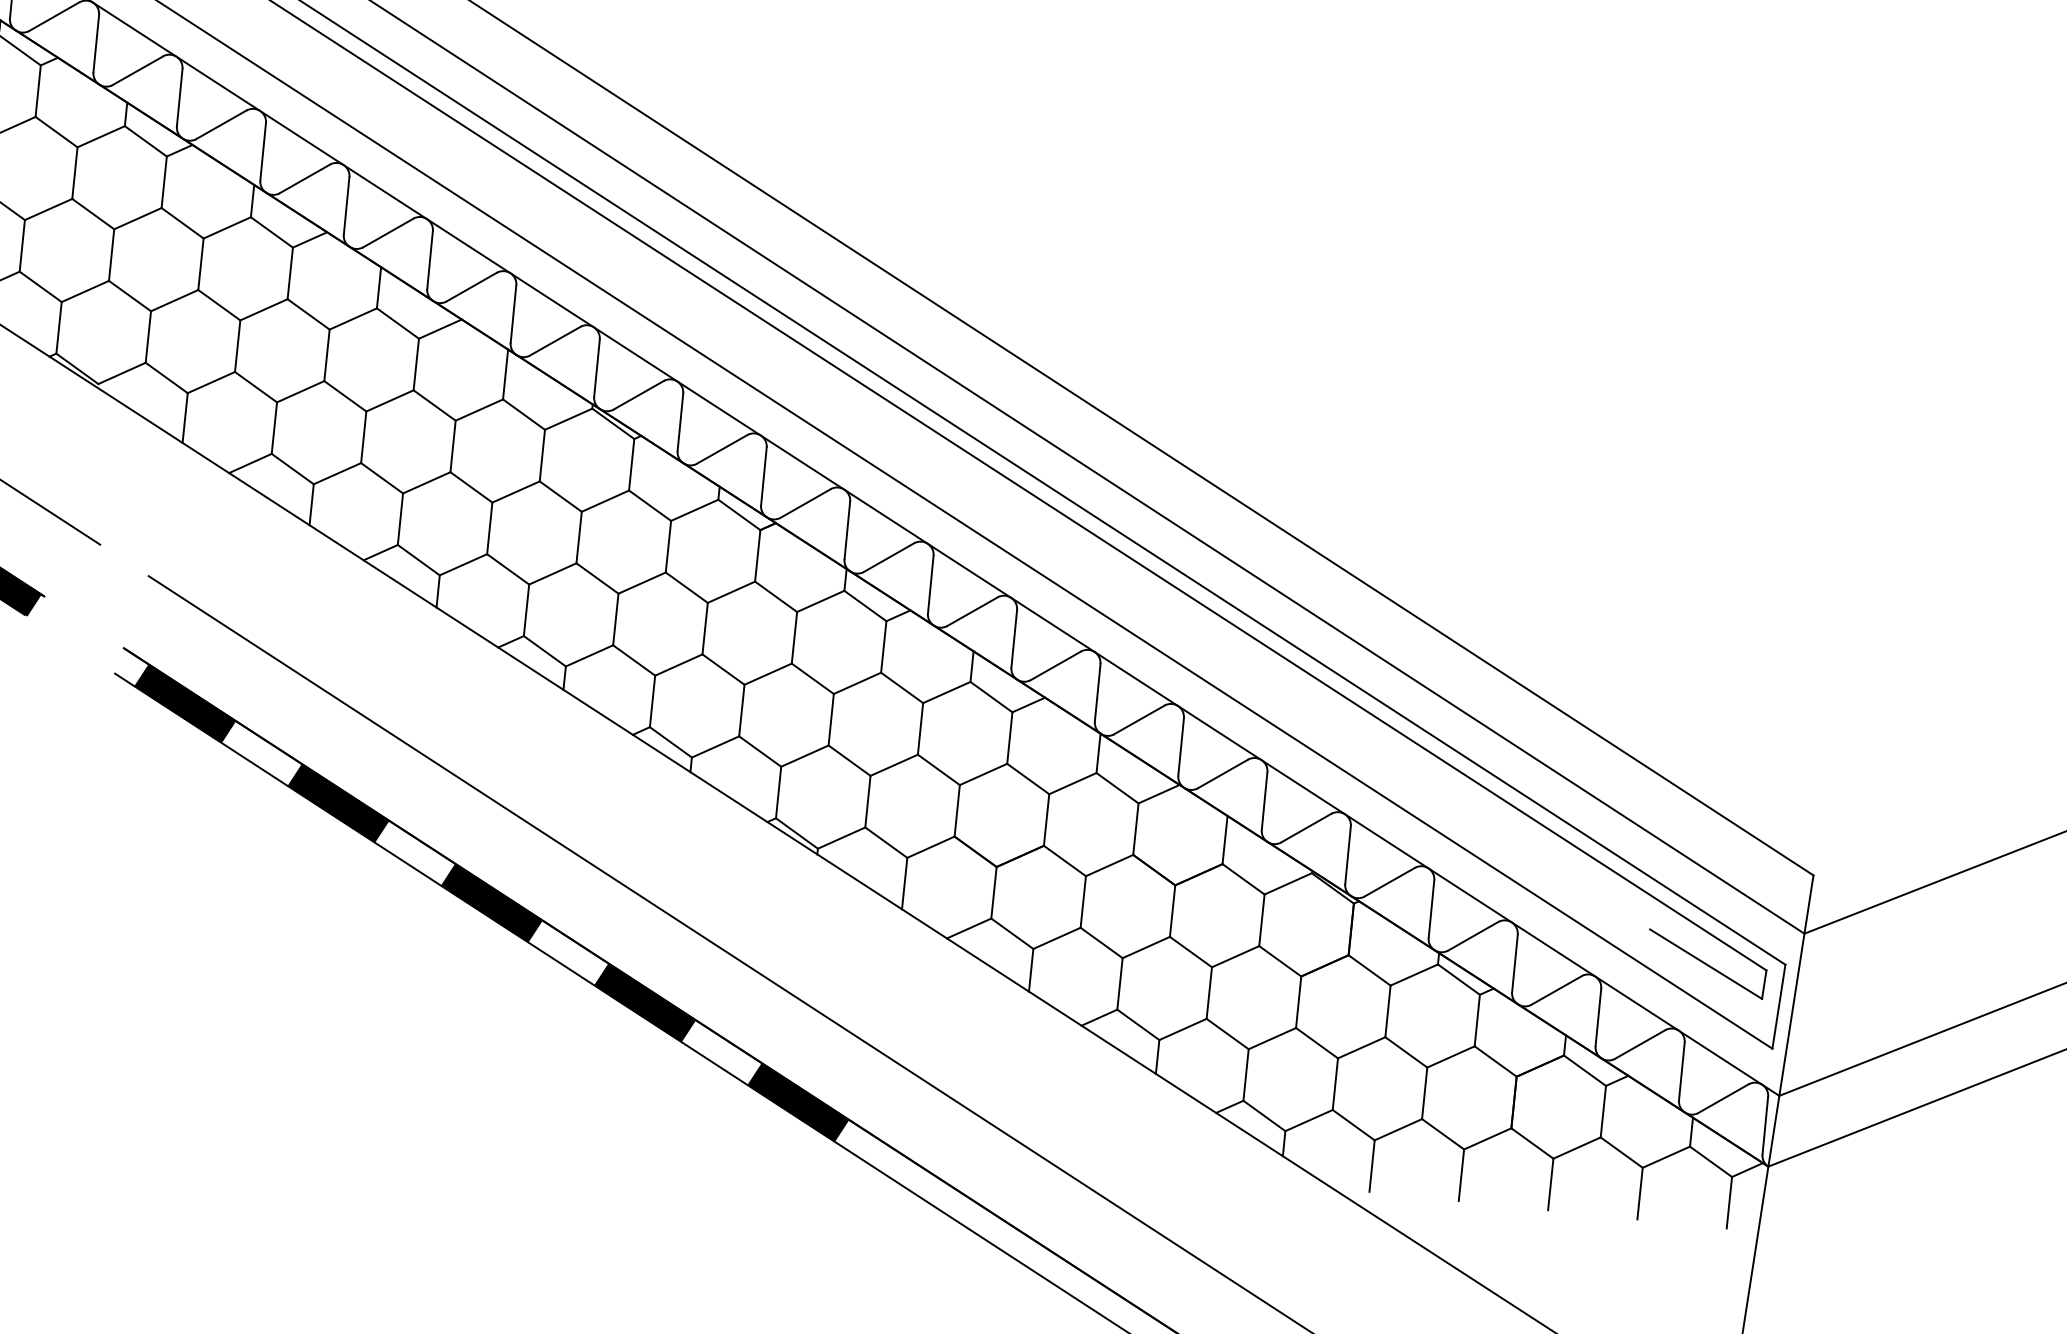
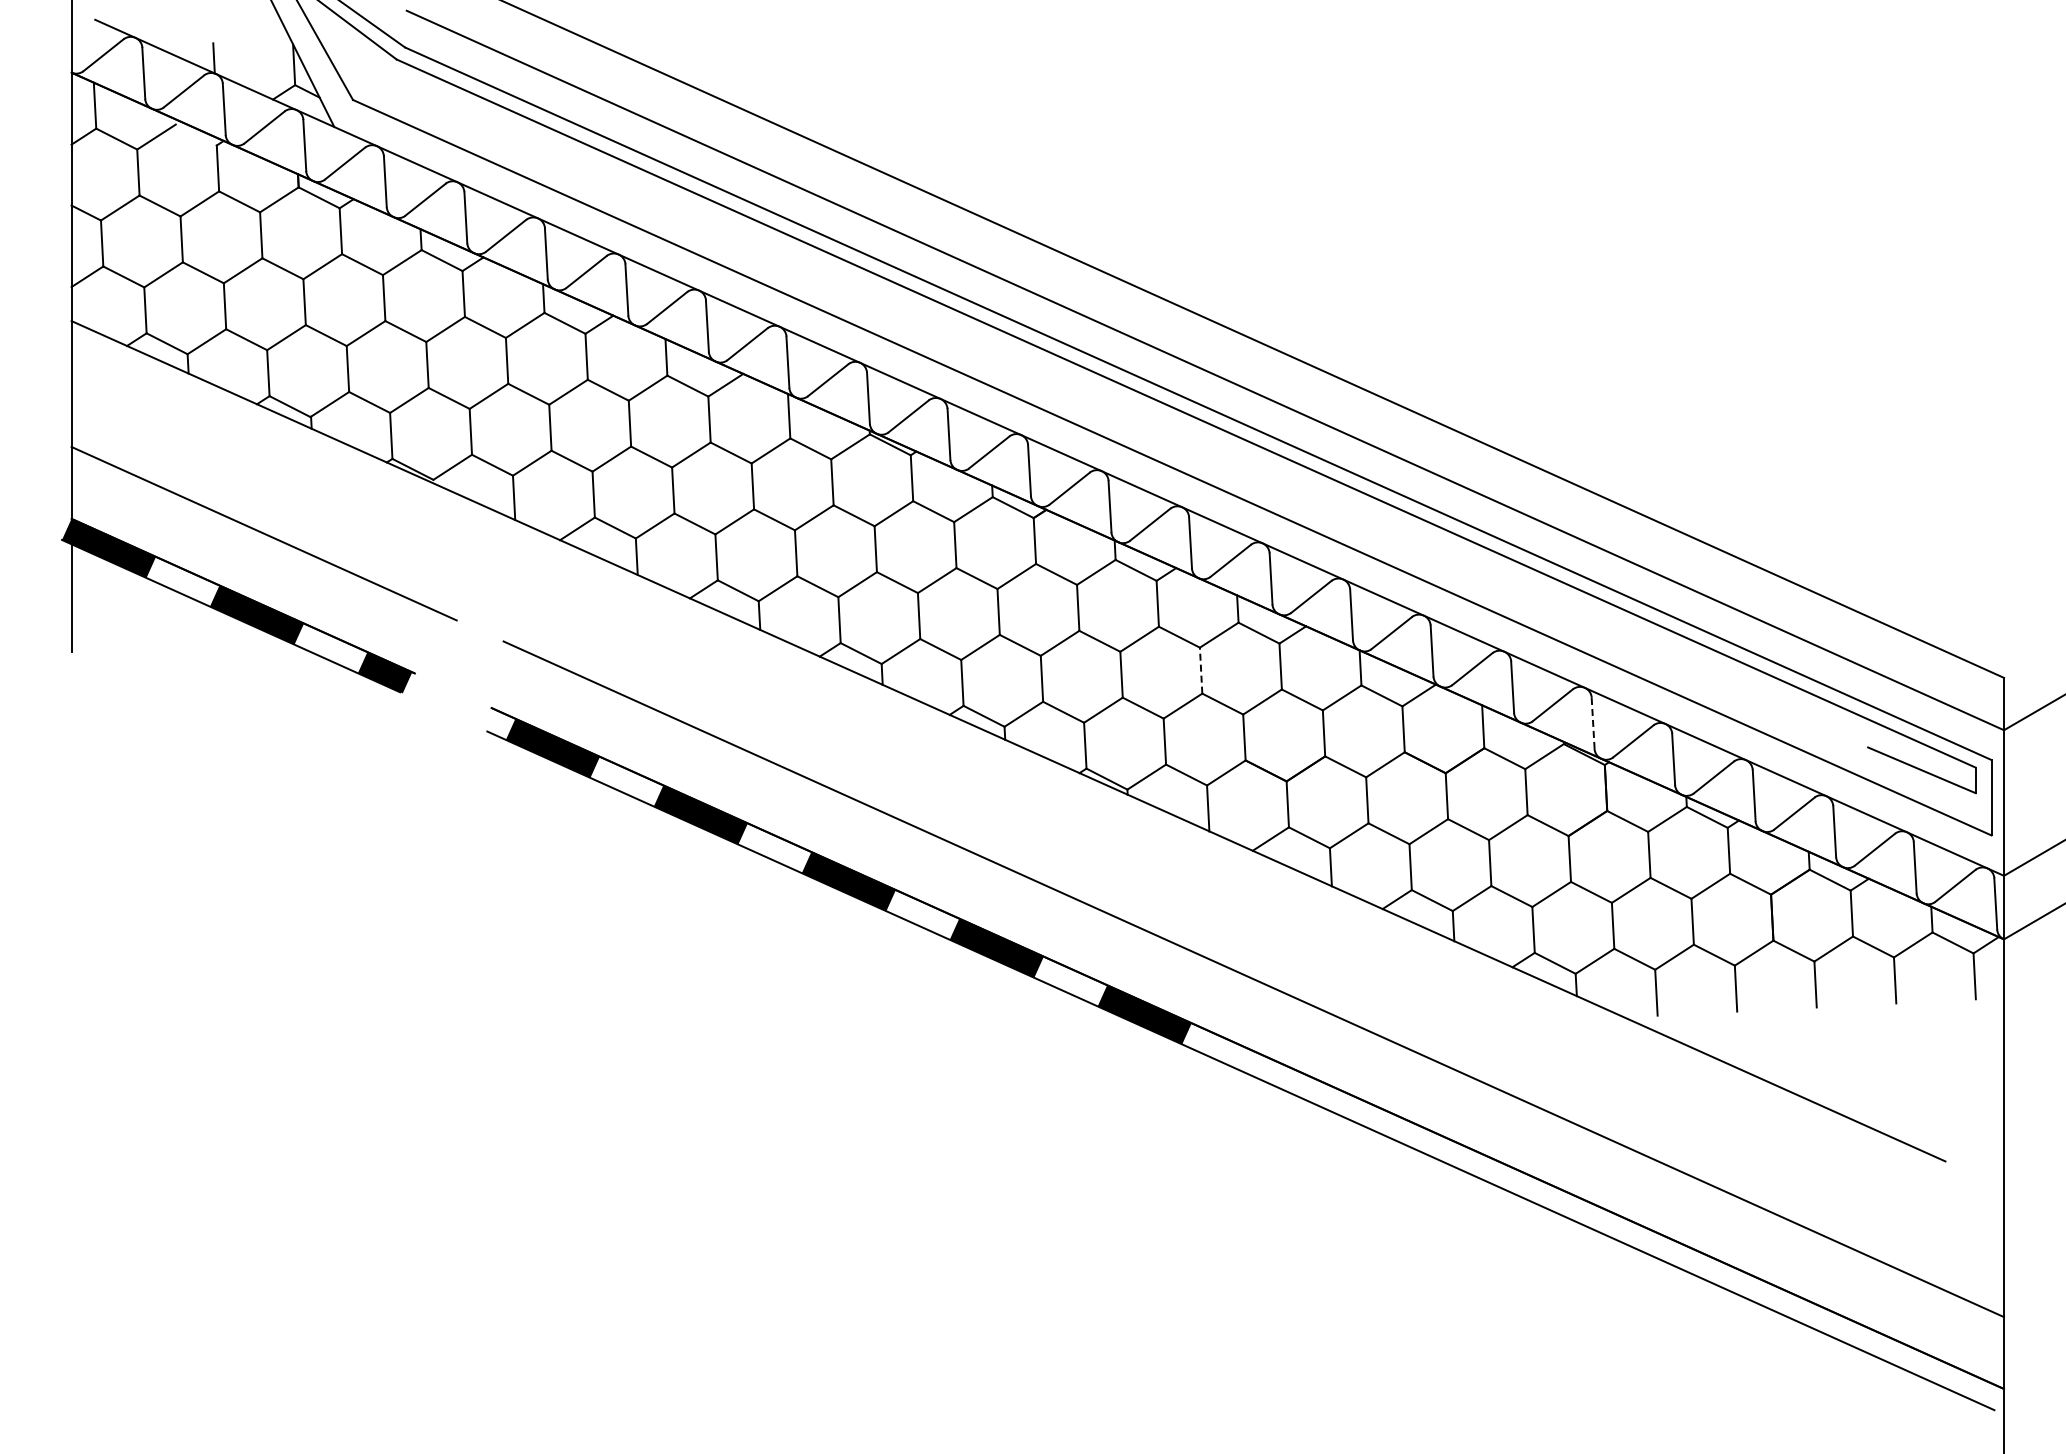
line: (920, 728) -> (1201, 670), solid -> dashed
line: (1348, 855) -> (1593, 723), solid -> dashed

